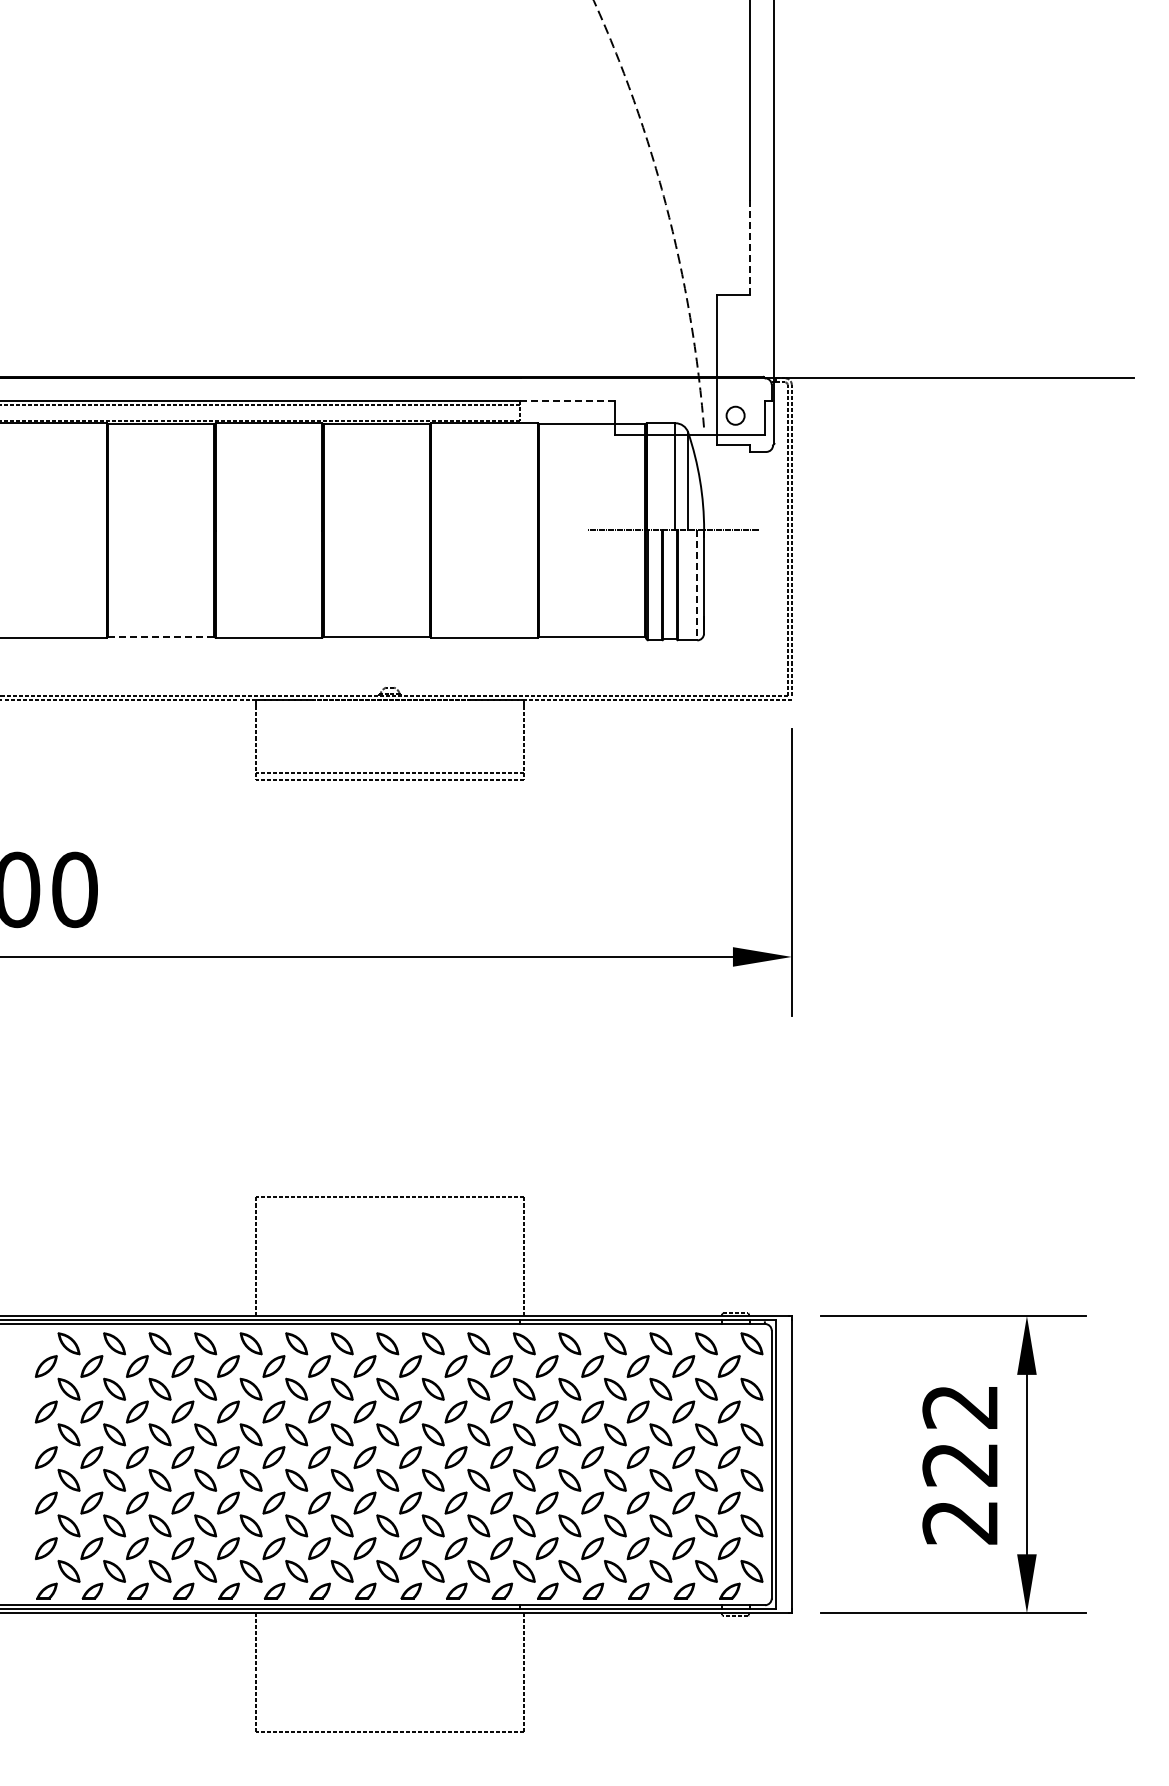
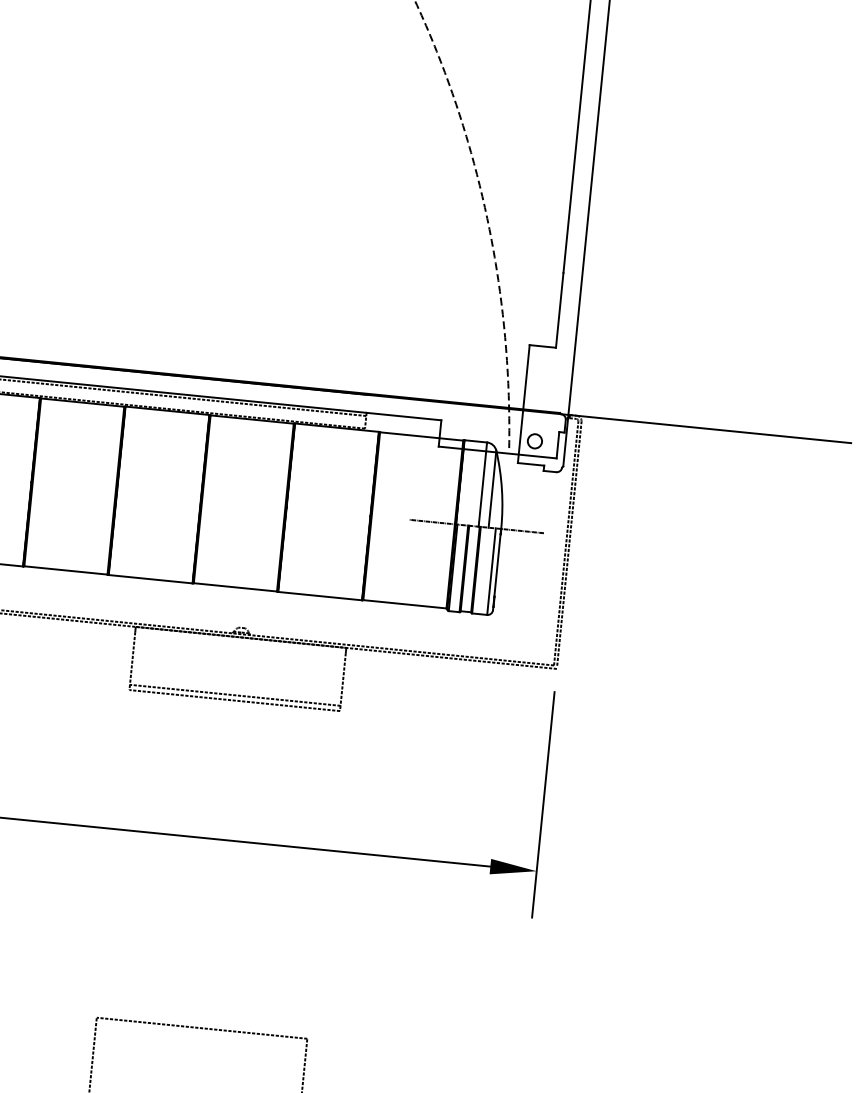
line: (750, 247) -> (559, 310), dashed -> solid
line: (567, 401) -> (403, 416), dashed -> solid
line: (697, 585) -> (491, 571), dashed -> solid
line: (161, 637) -> (66, 570), dashed -> solid

